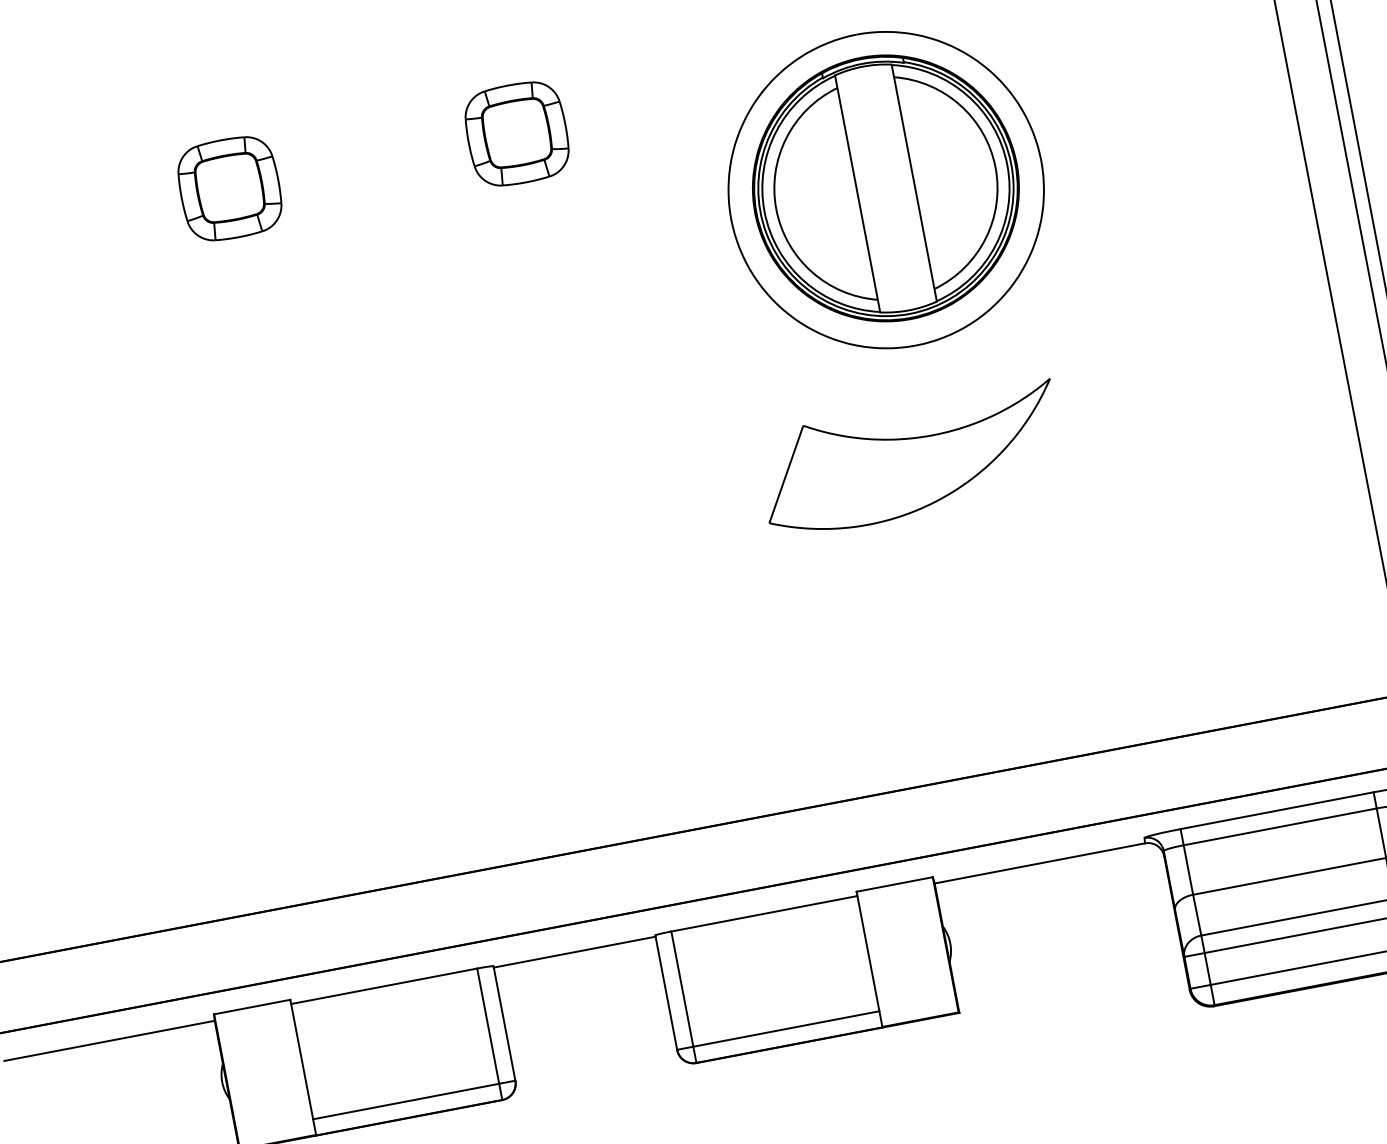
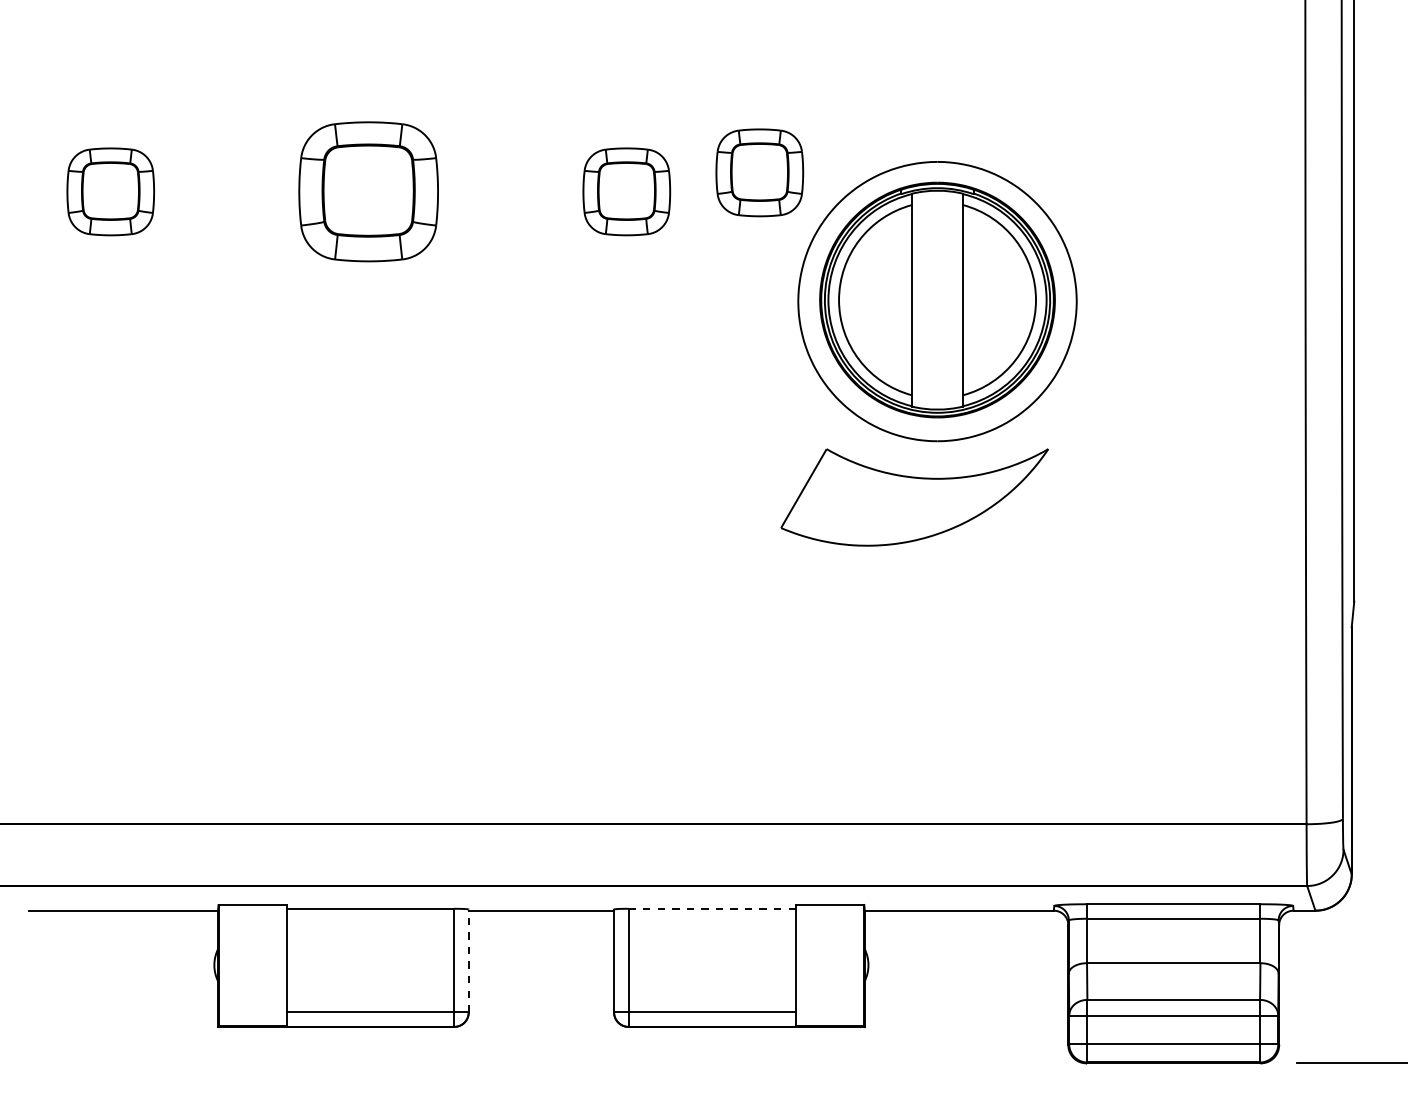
part: (660, 84) -> (759, 172), added
part: (229, 188) -> (368, 191), size x1.6
part: (911, 460) -> (914, 497), moved
line: (764, 913) -> (712, 908), solid -> dashed
line: (504, 1023) -> (468, 960), solid -> dashed

